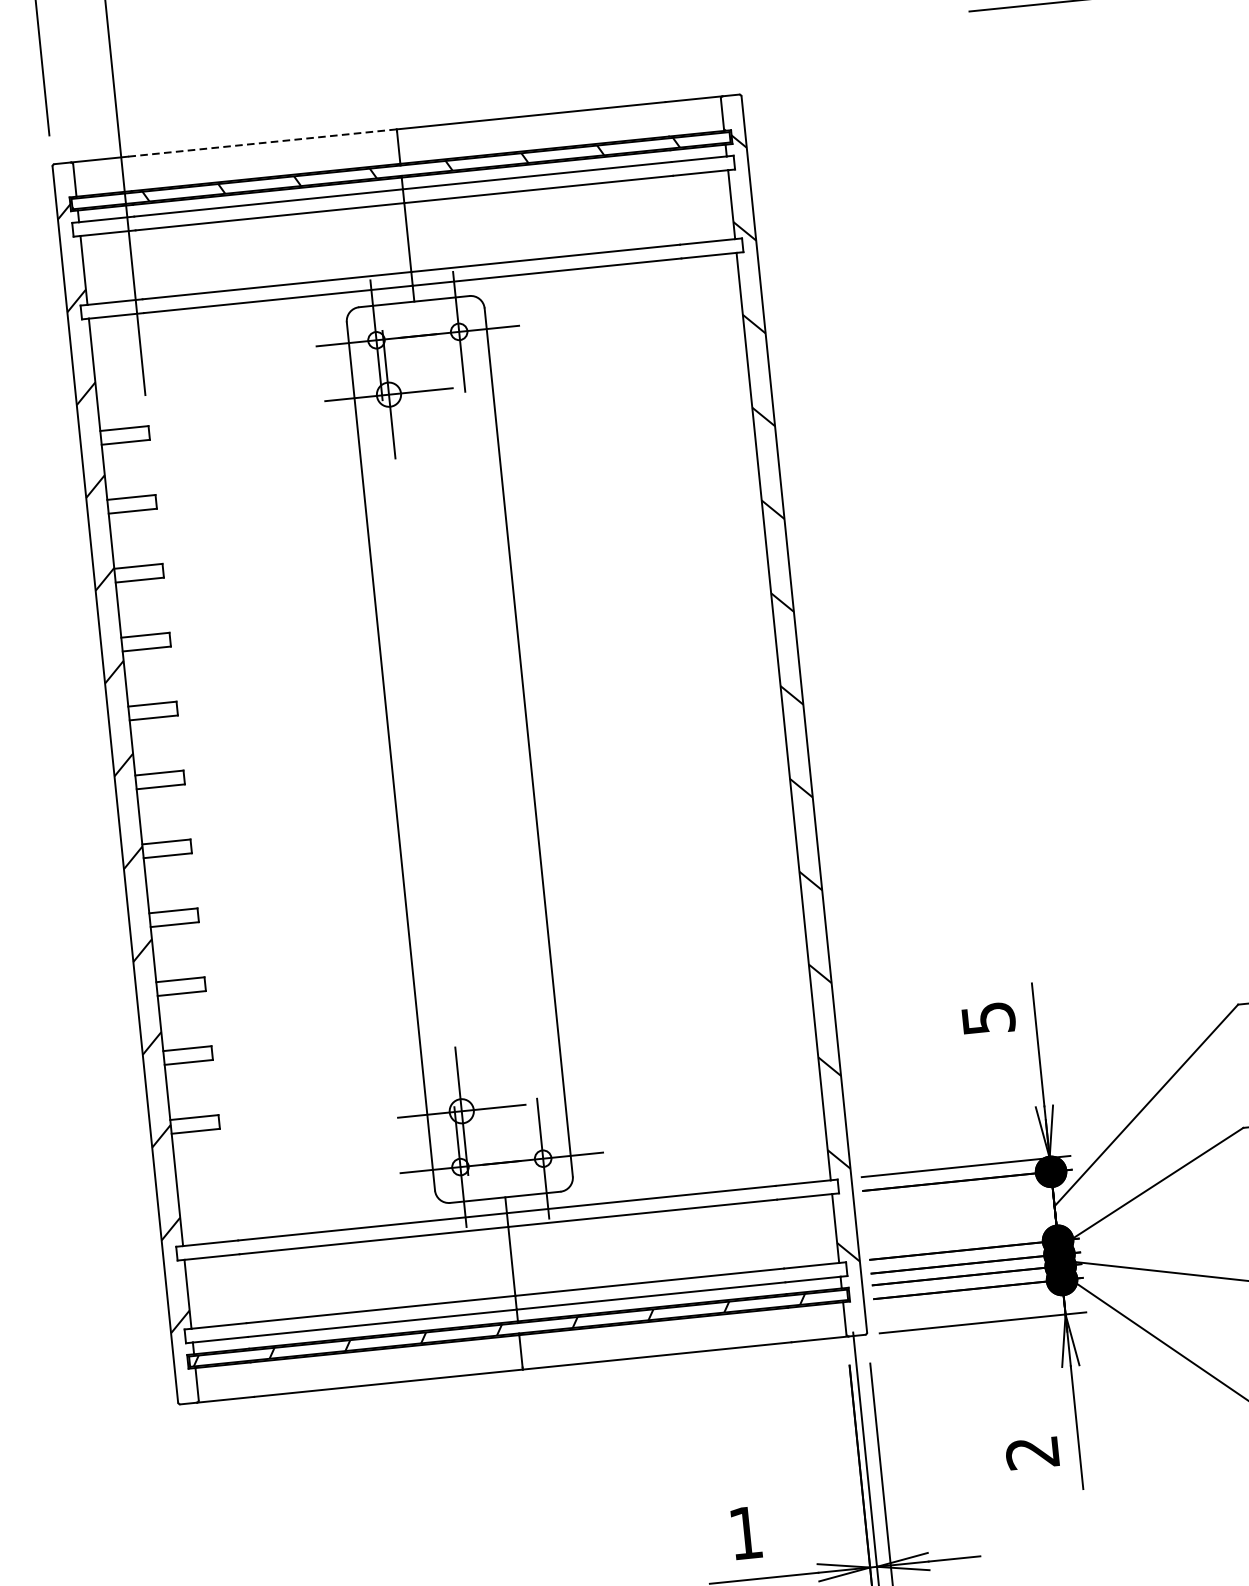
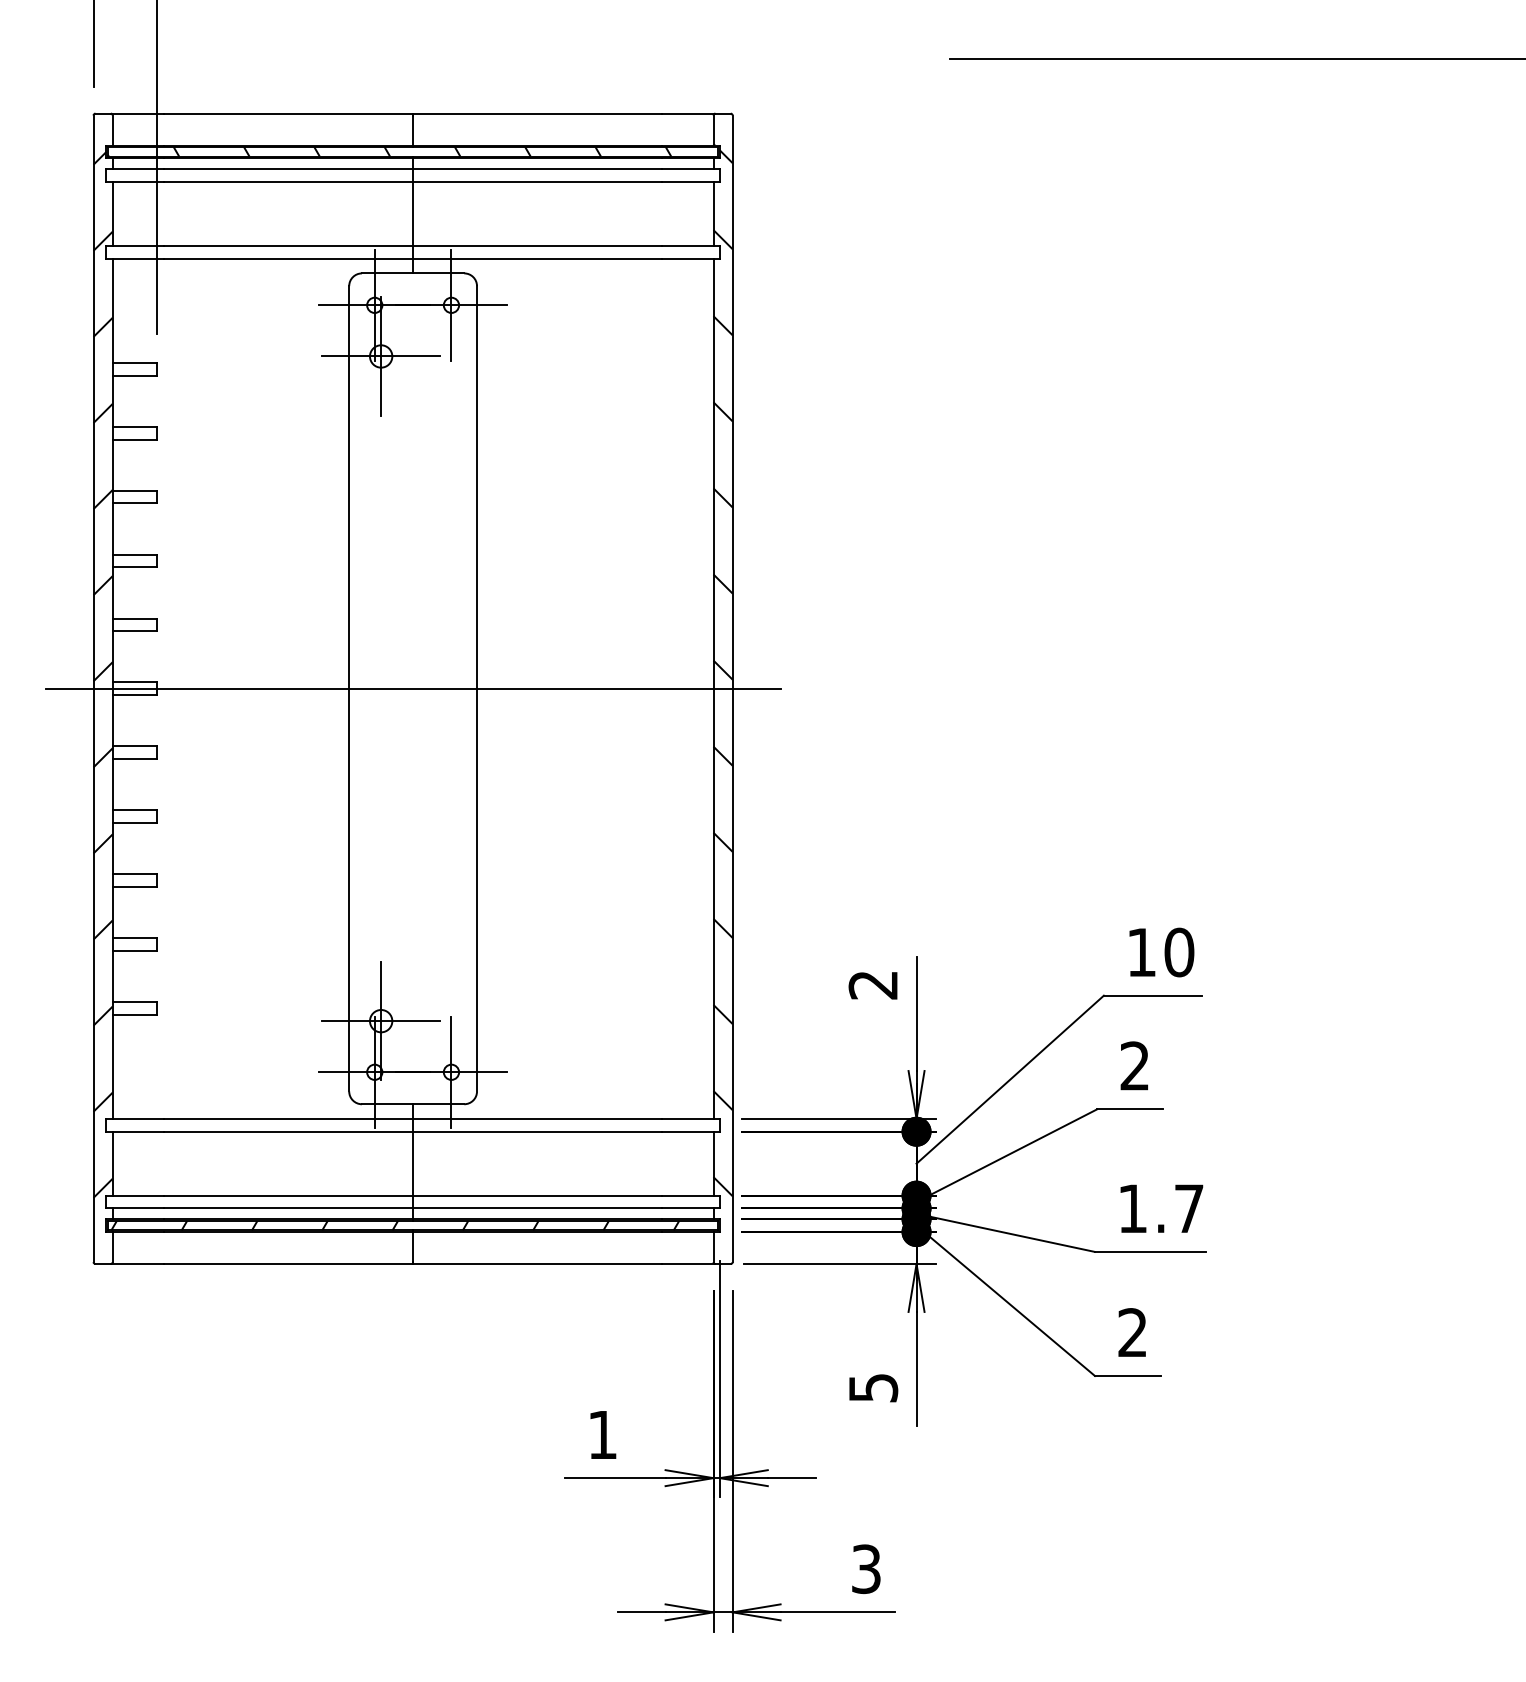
line: (262, 142) -> (288, 113), dashed -> solid
line: (459, 749) -> (412, 688), added
text: (988, 1018) -> (873, 985), 5 -> 2
text: (1032, 1453) -> (873, 1388), 2 -> 5

